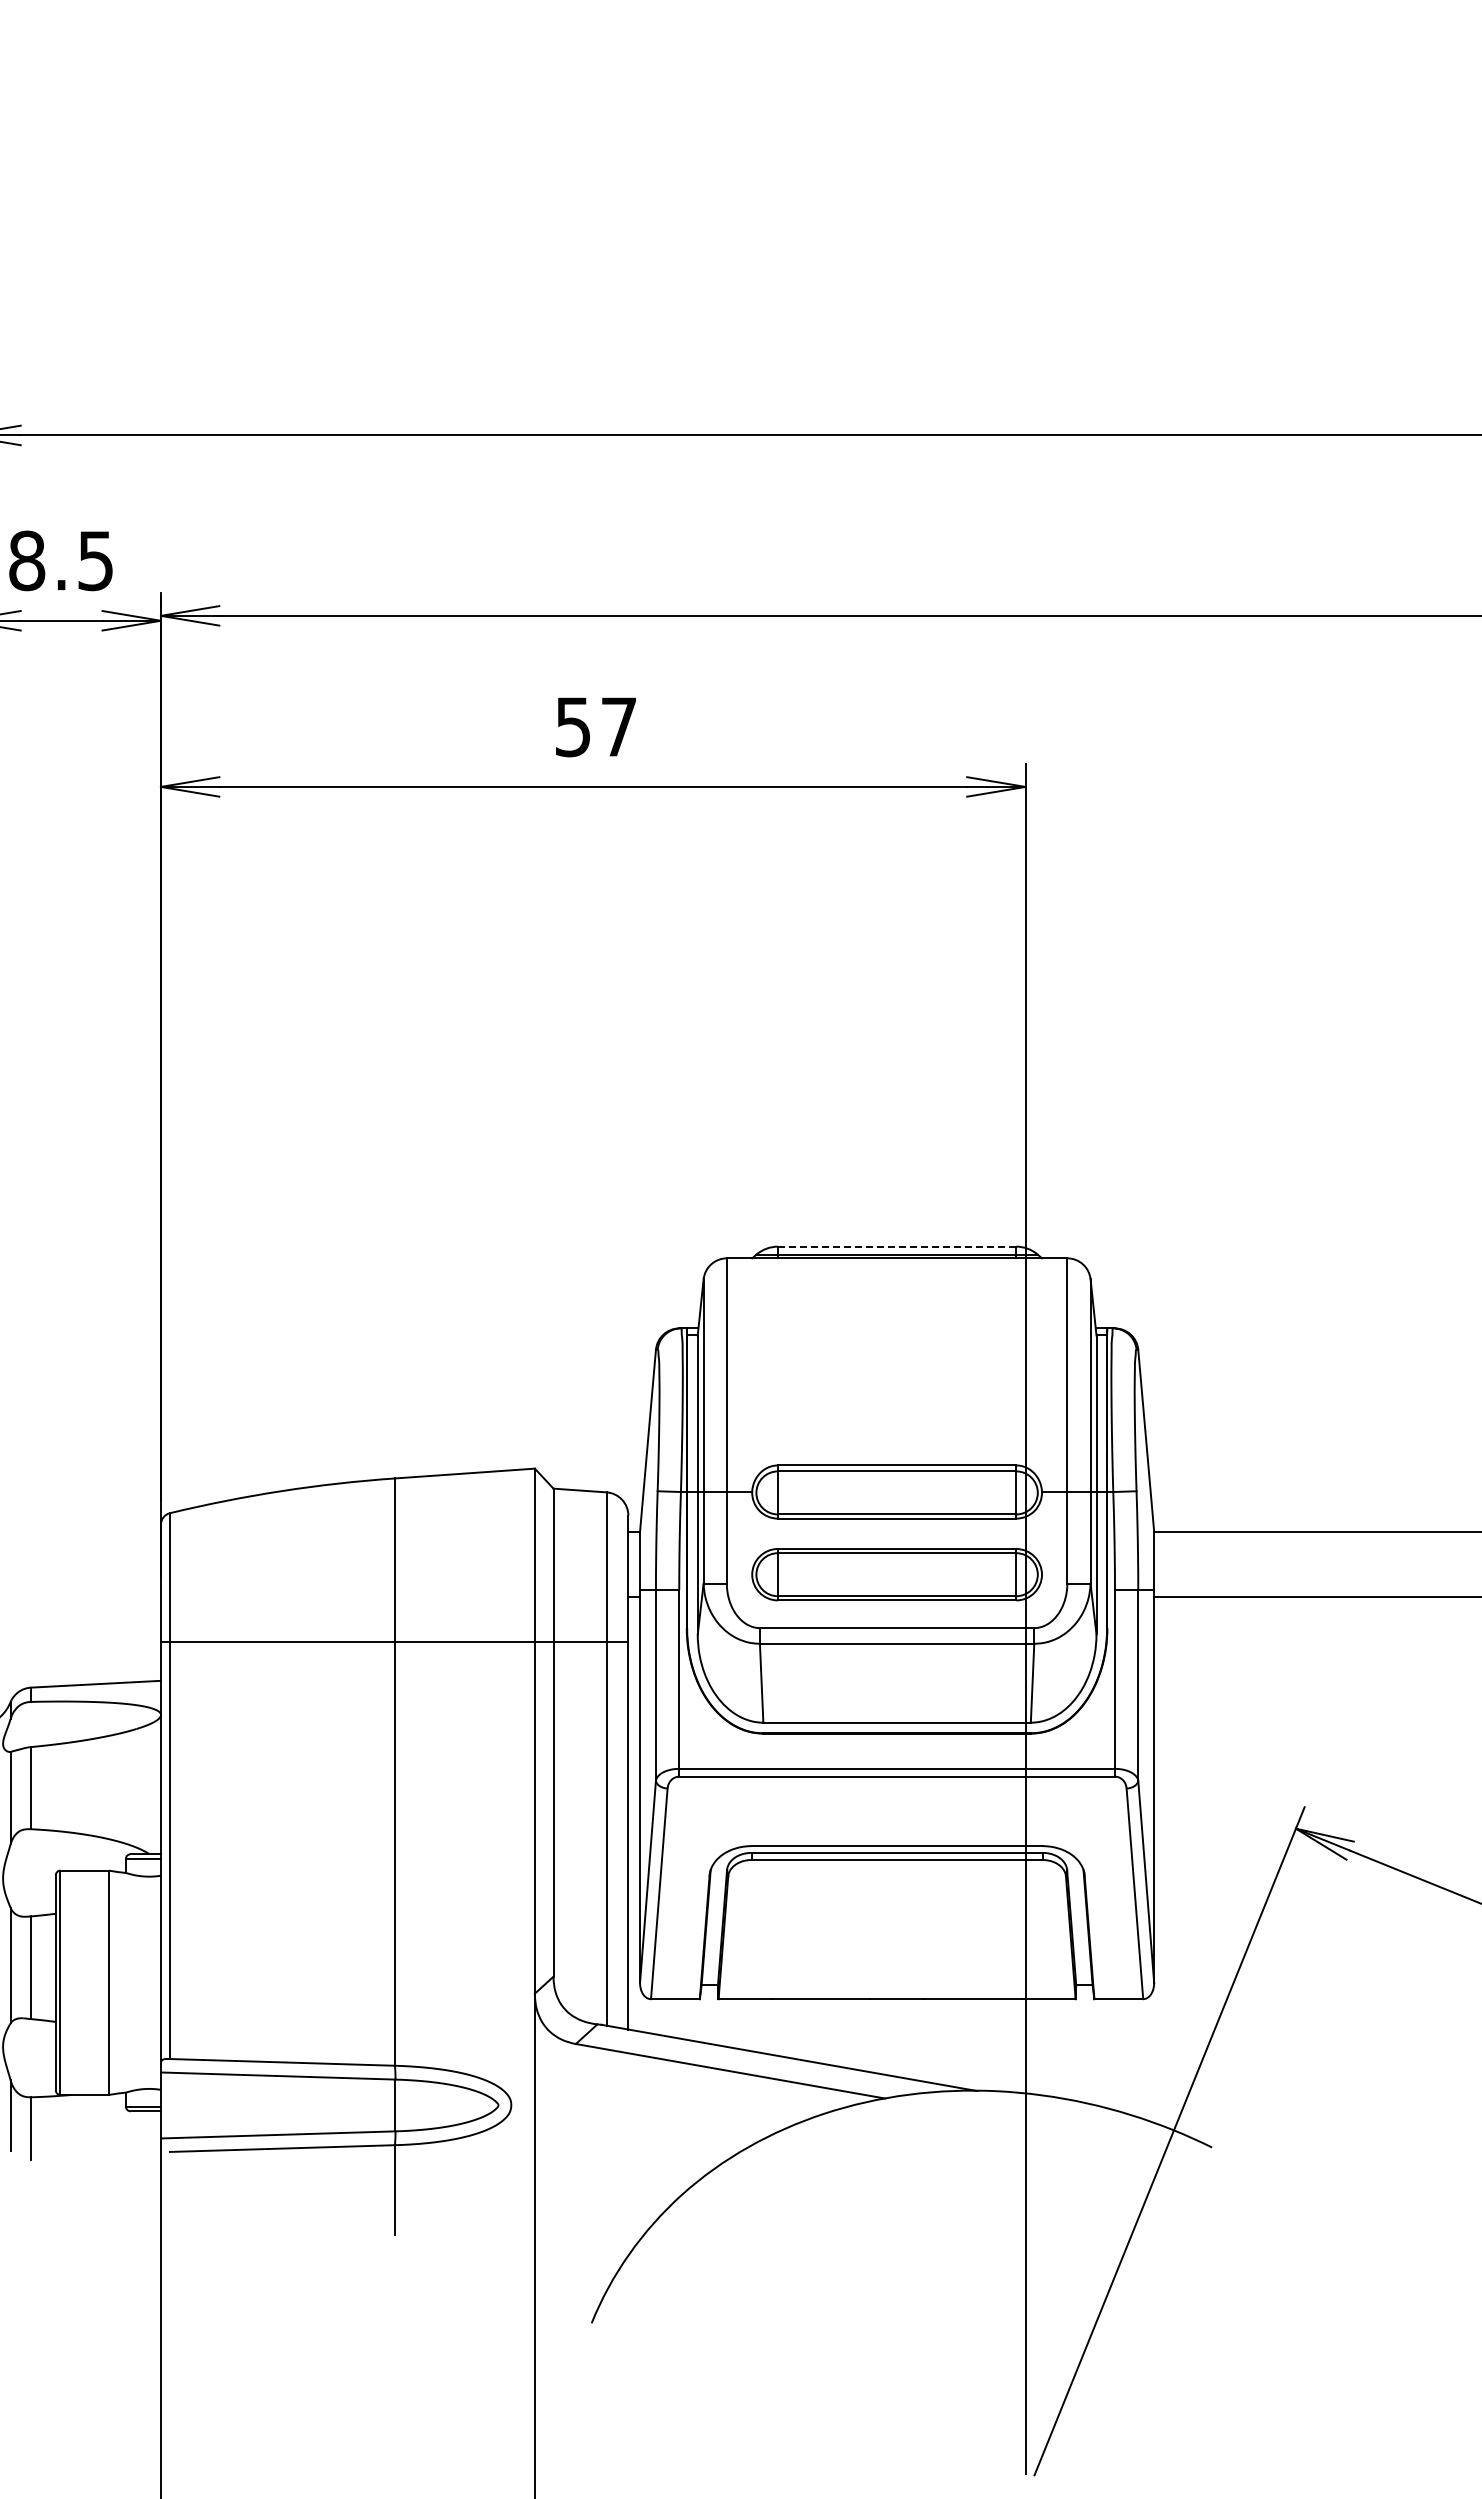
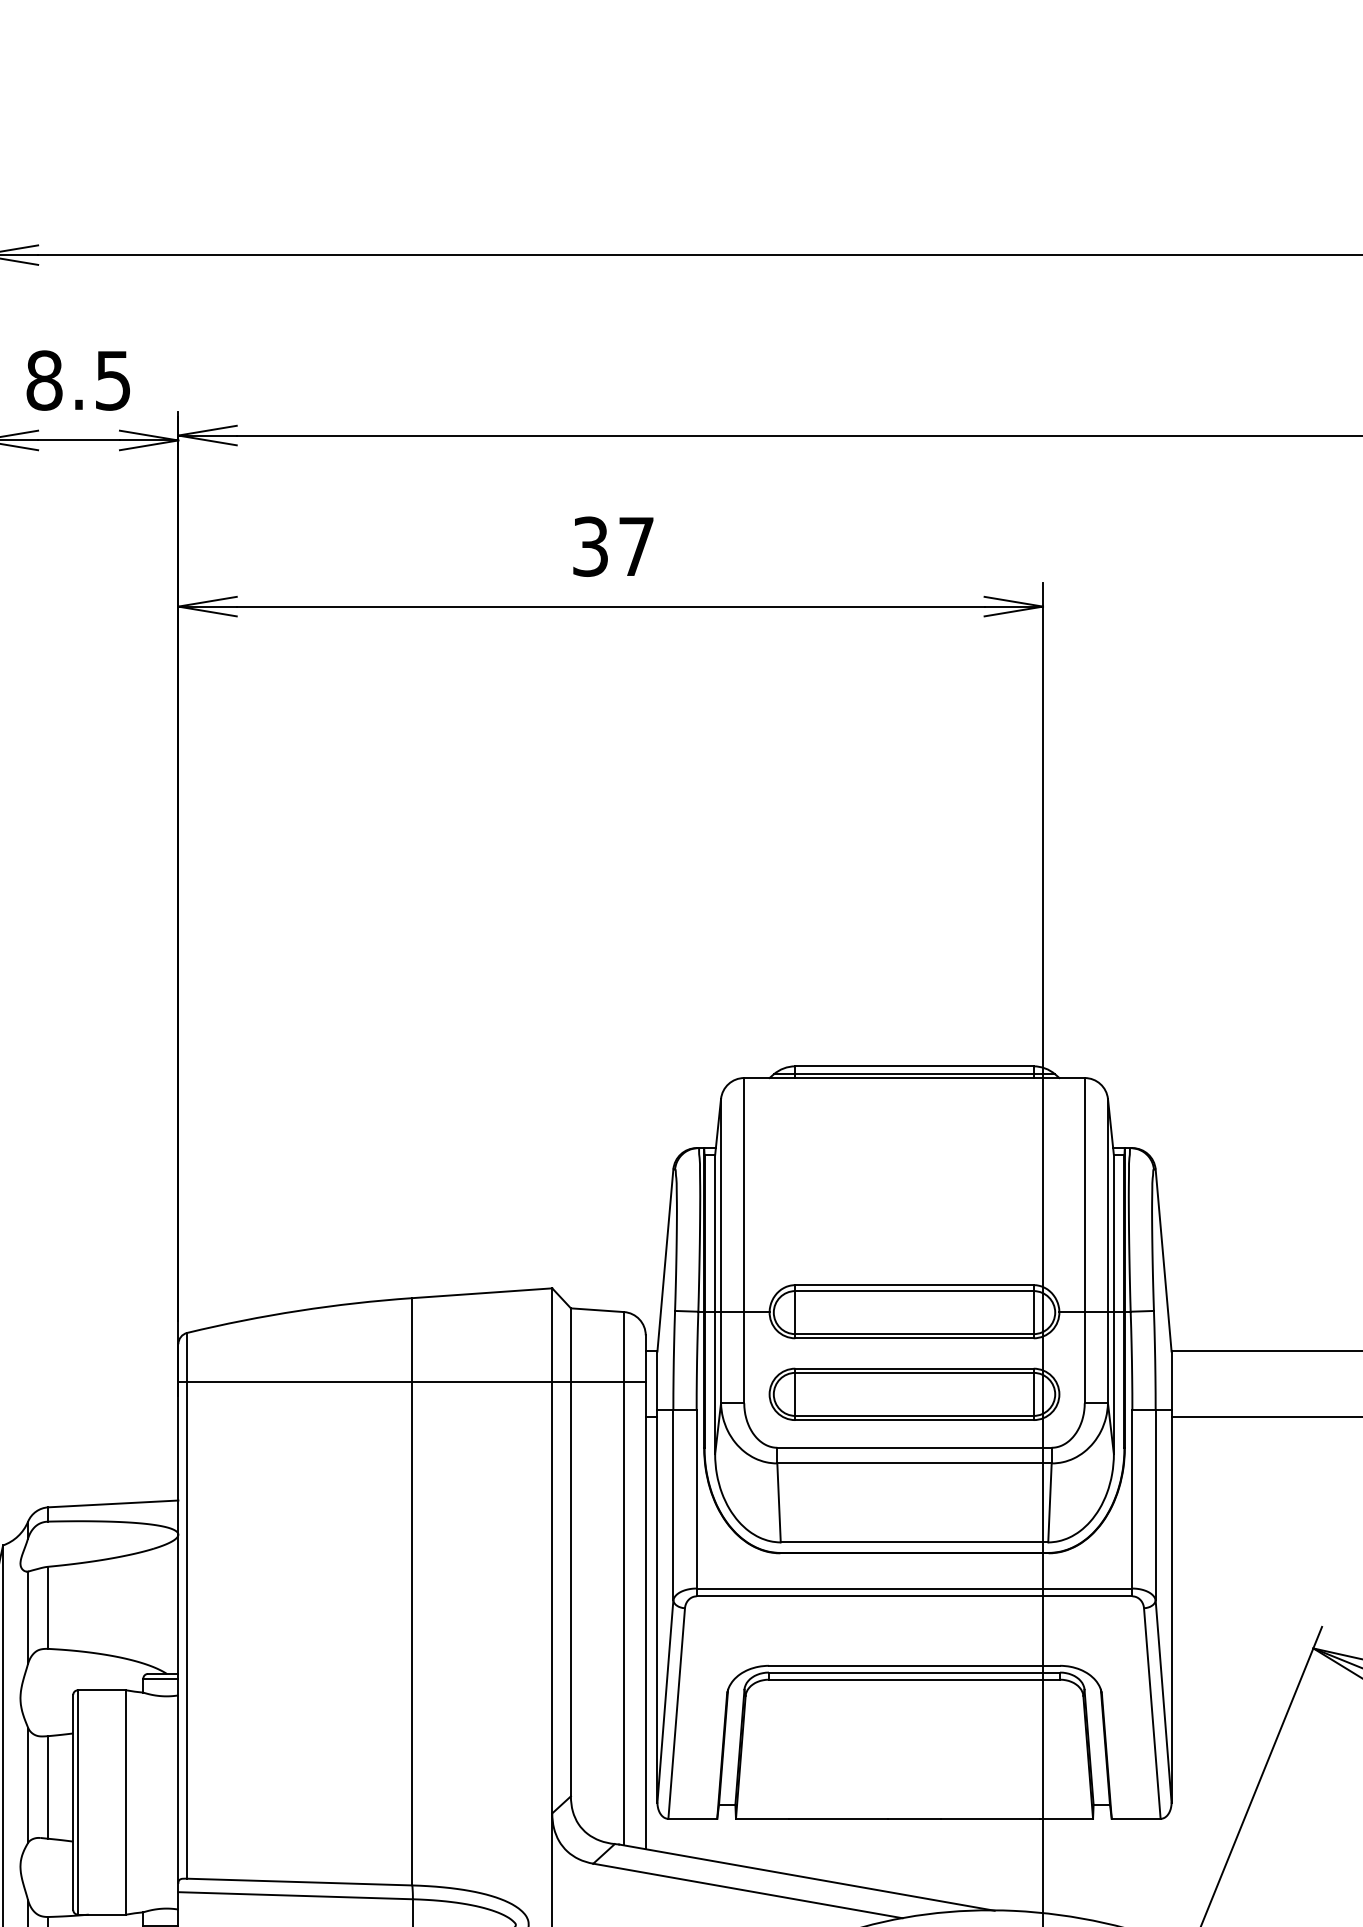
text: (573, 726) -> (590, 546), 57 -> 37
line: (896, 1246) -> (913, 1066), dashed -> solid
line: (394, 1642) -> (411, 1382), moved

